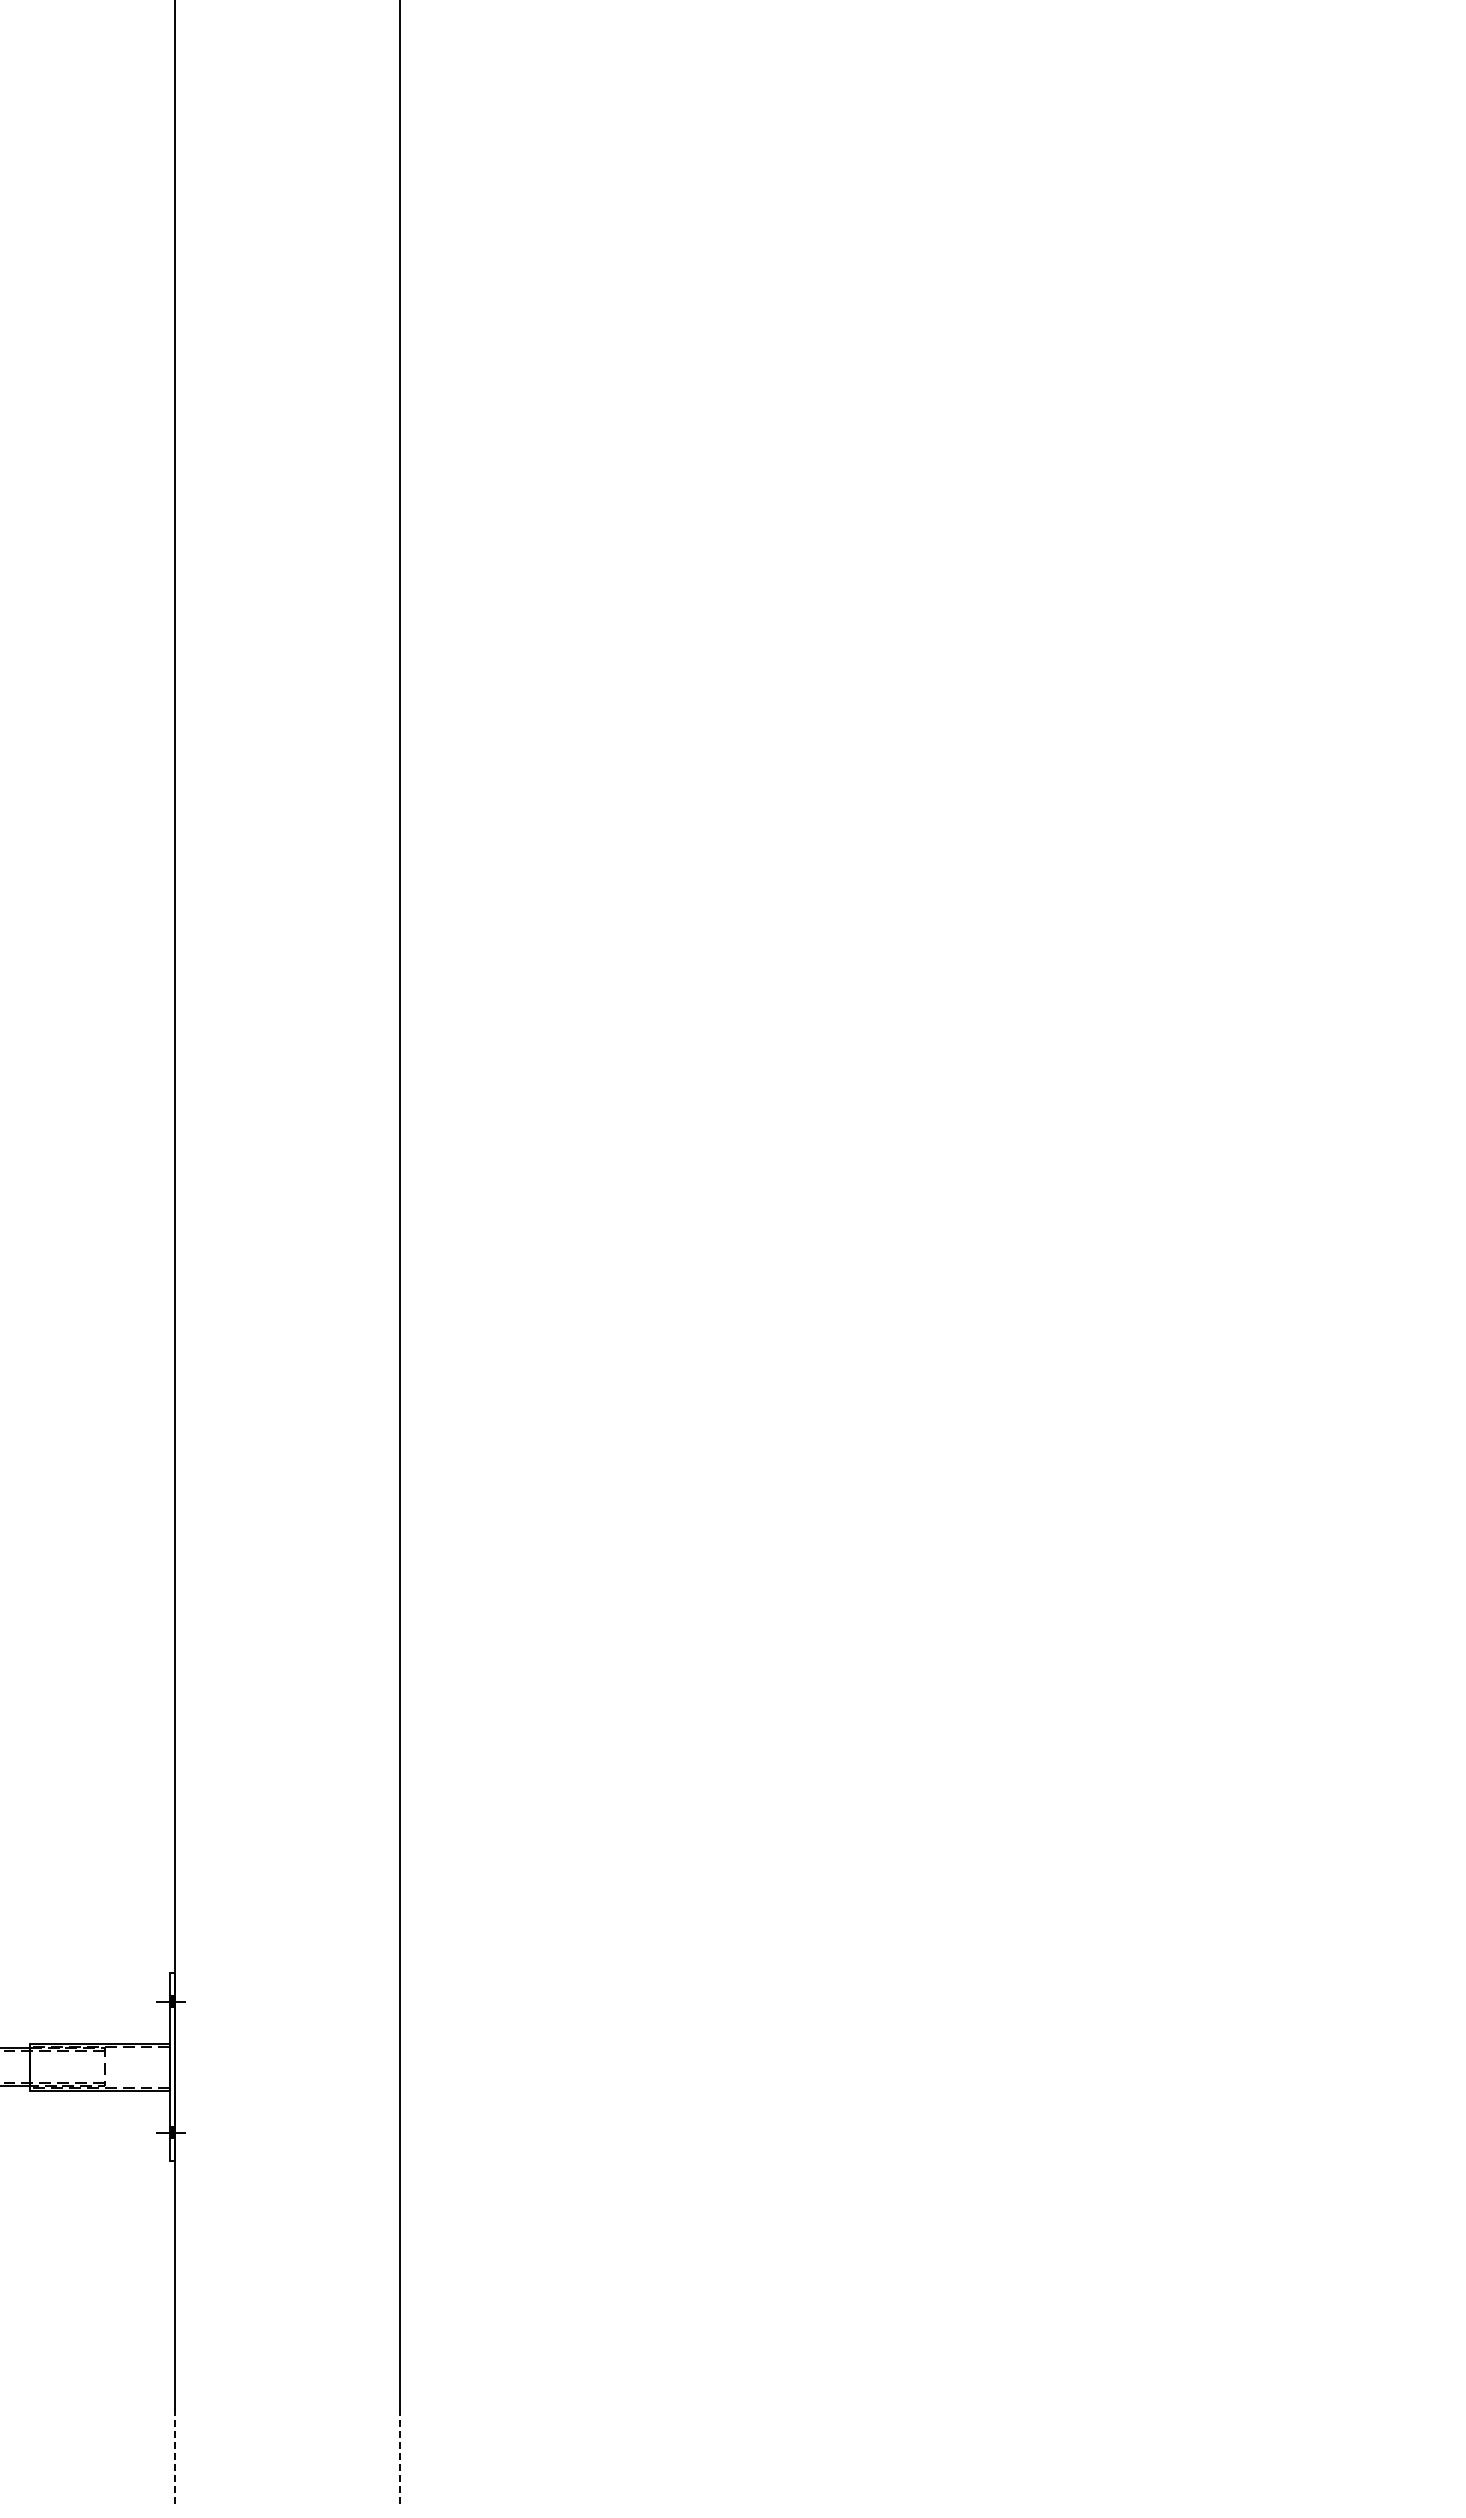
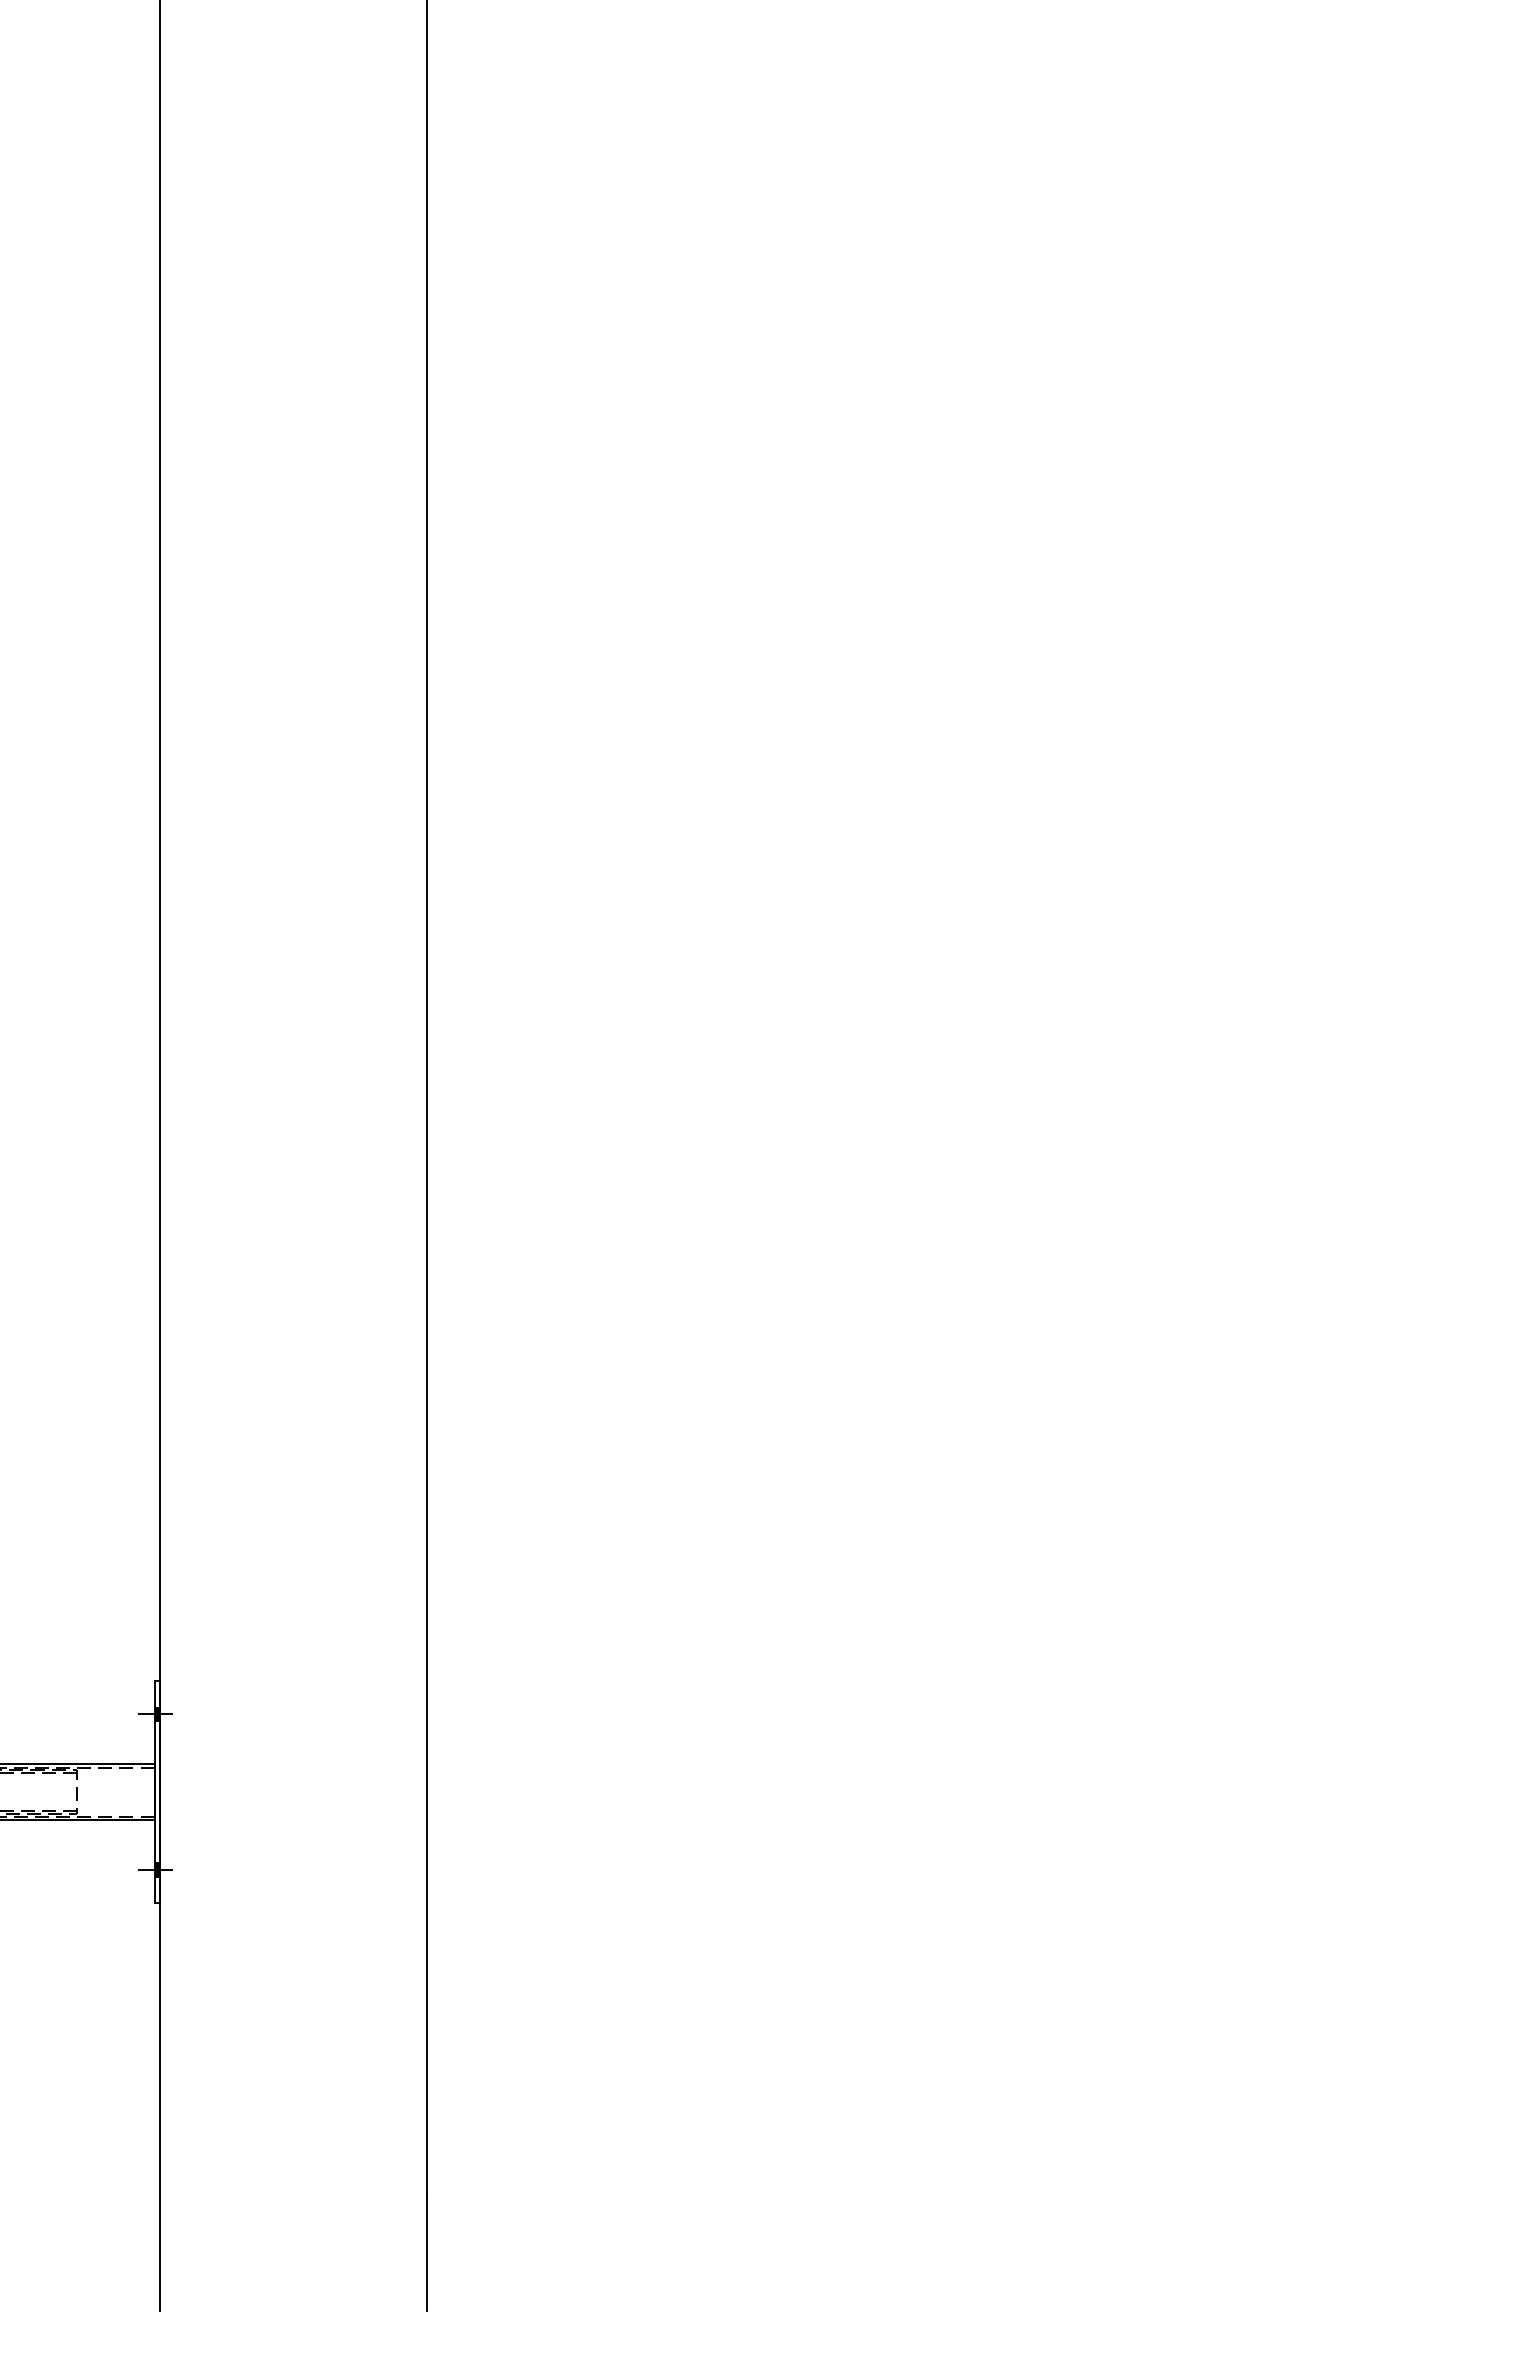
line: (174, 2457) -> (159, 2254), dashed -> solid
line: (399, 2457) -> (426, 2254), dashed -> solid

